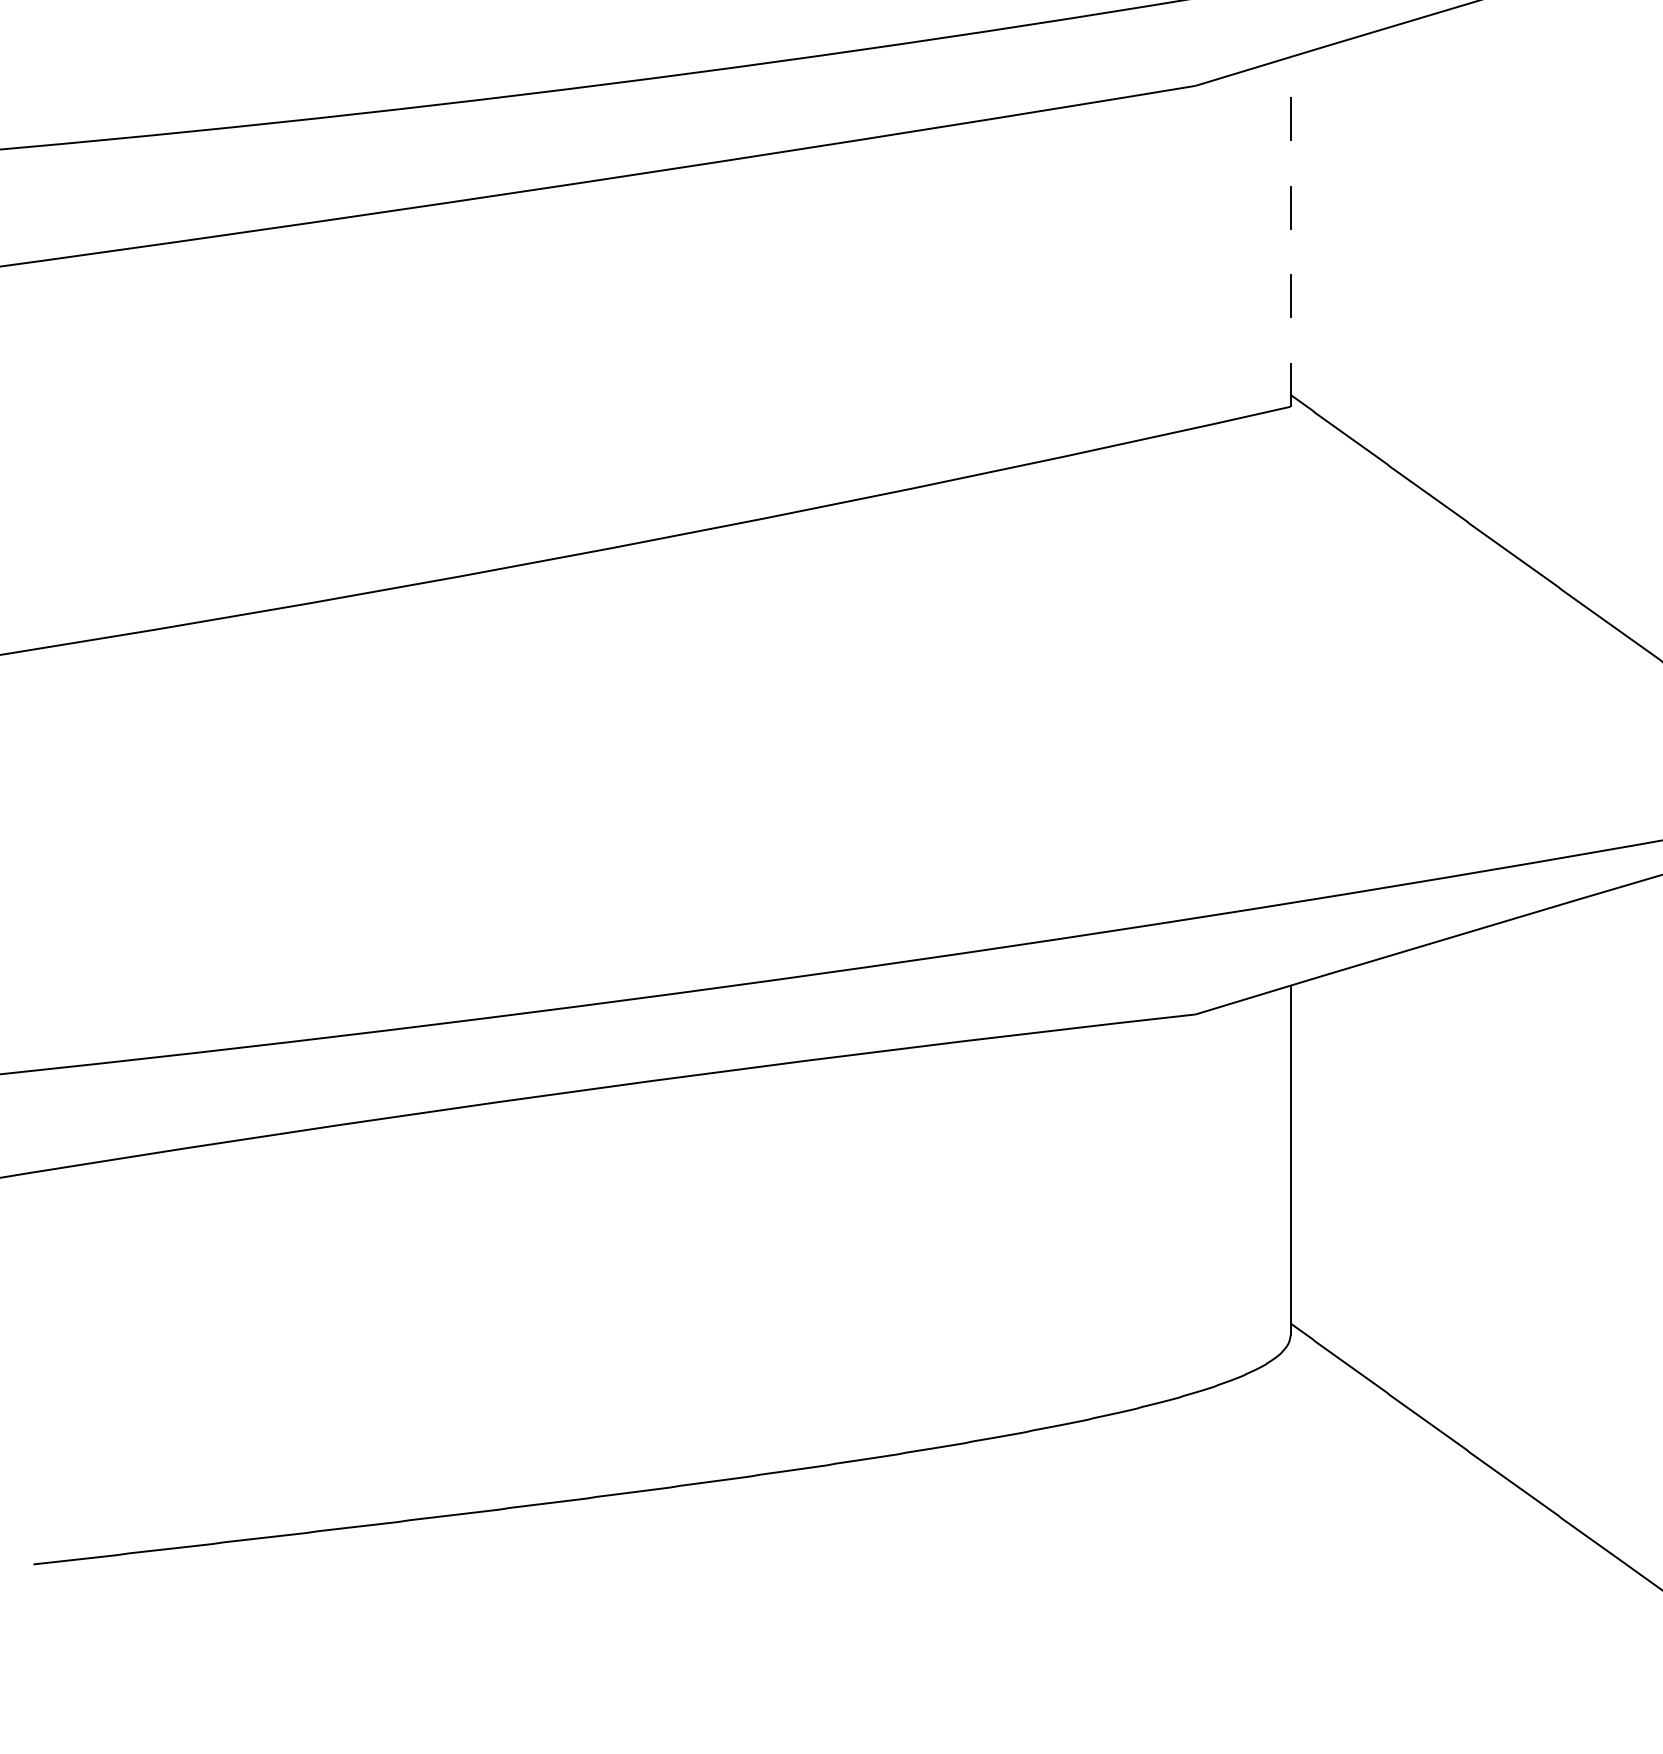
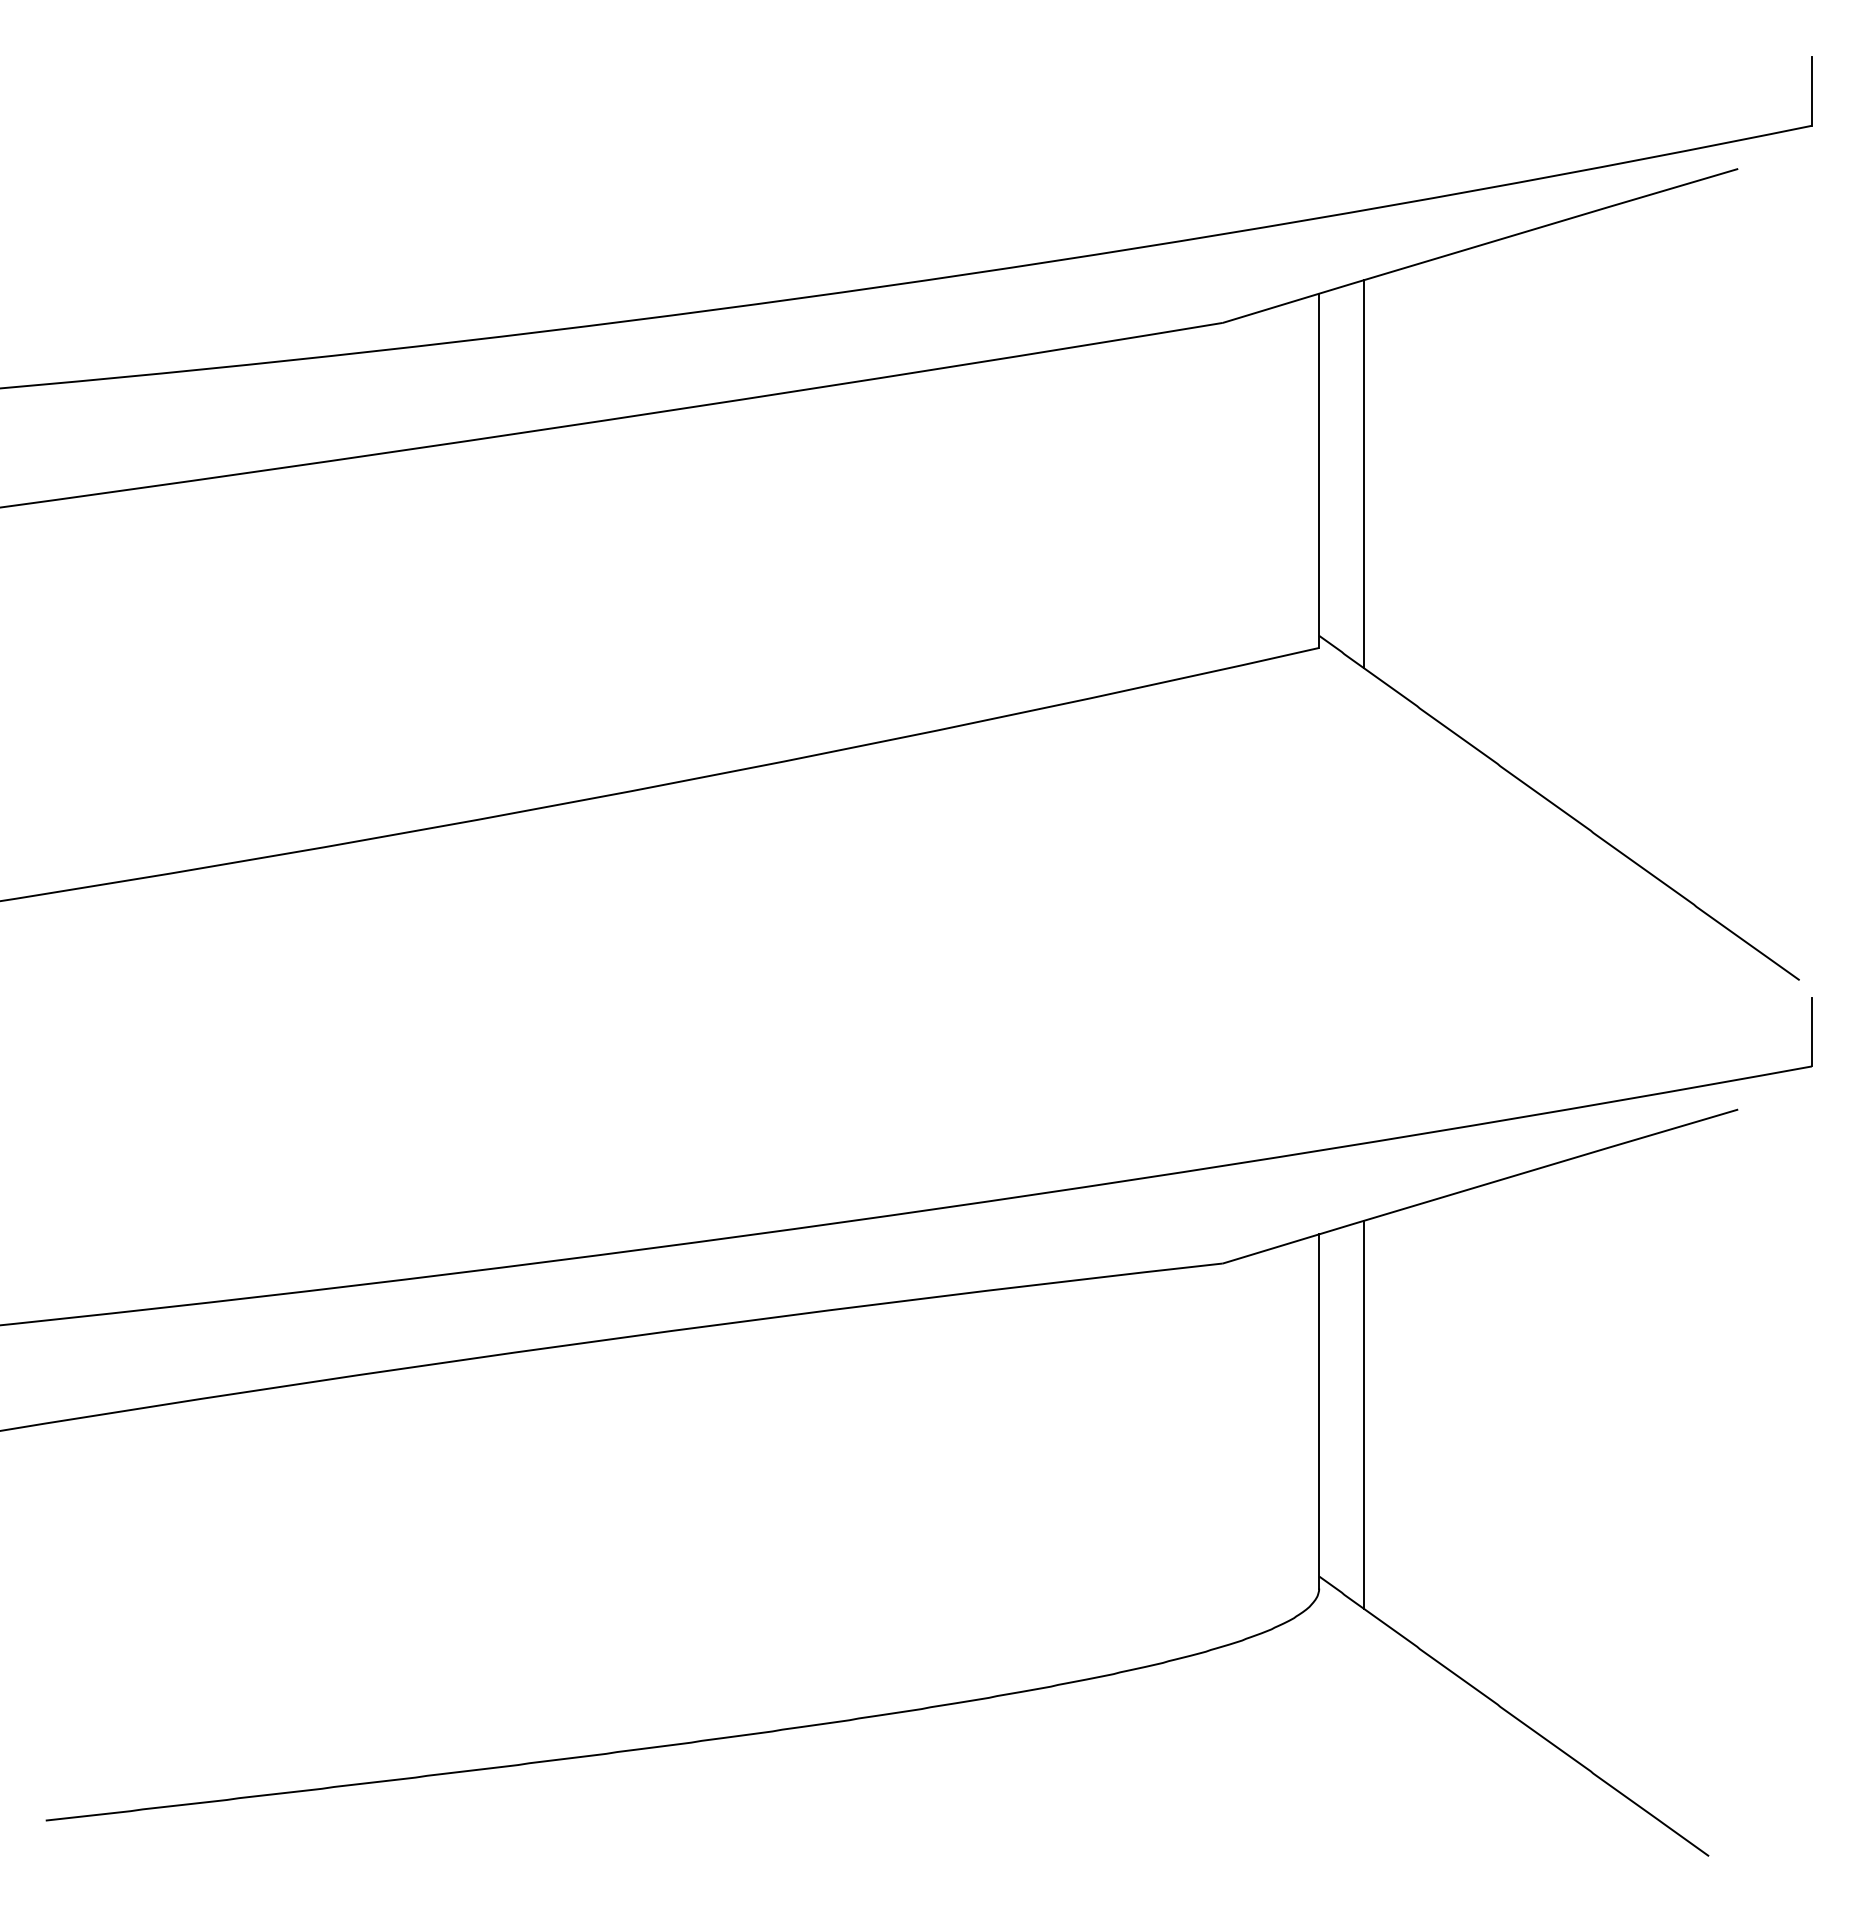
line: (1290, 231) -> (1319, 470), dashed -> solid
line: (1335, 235) -> (1364, 474), added
line: (1335, 1163) -> (1364, 1414), added

